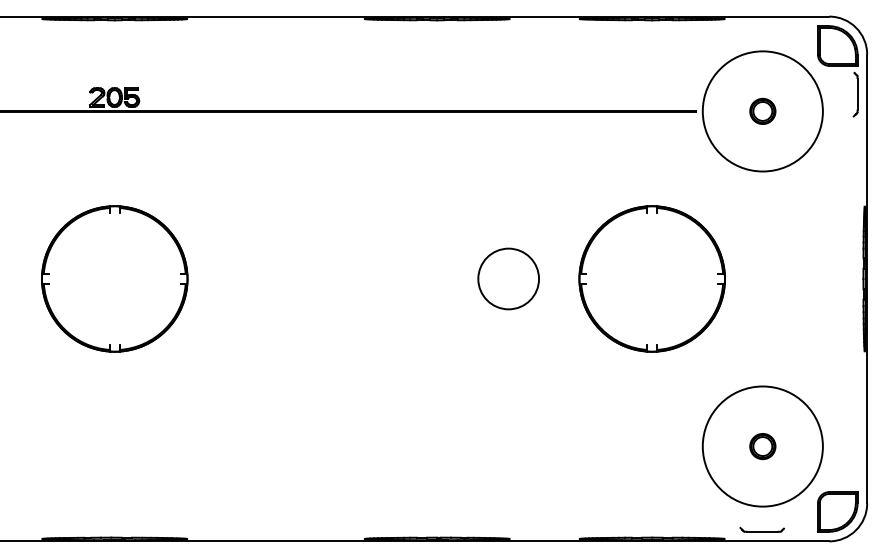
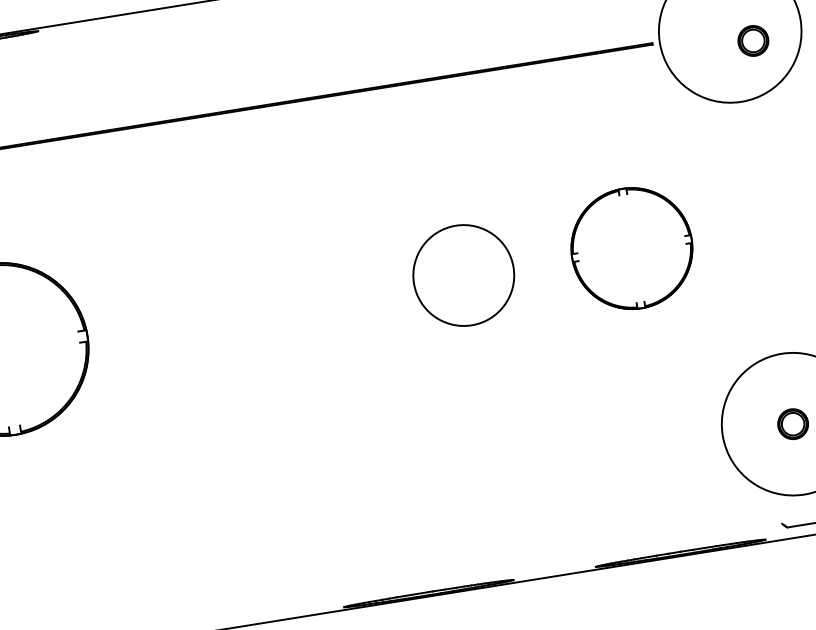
part: (762, 110) -> (752, 39), moved
circle: (508, 278) -> (463, 274), size x1.4
part: (651, 278) -> (631, 248), size x0.7

